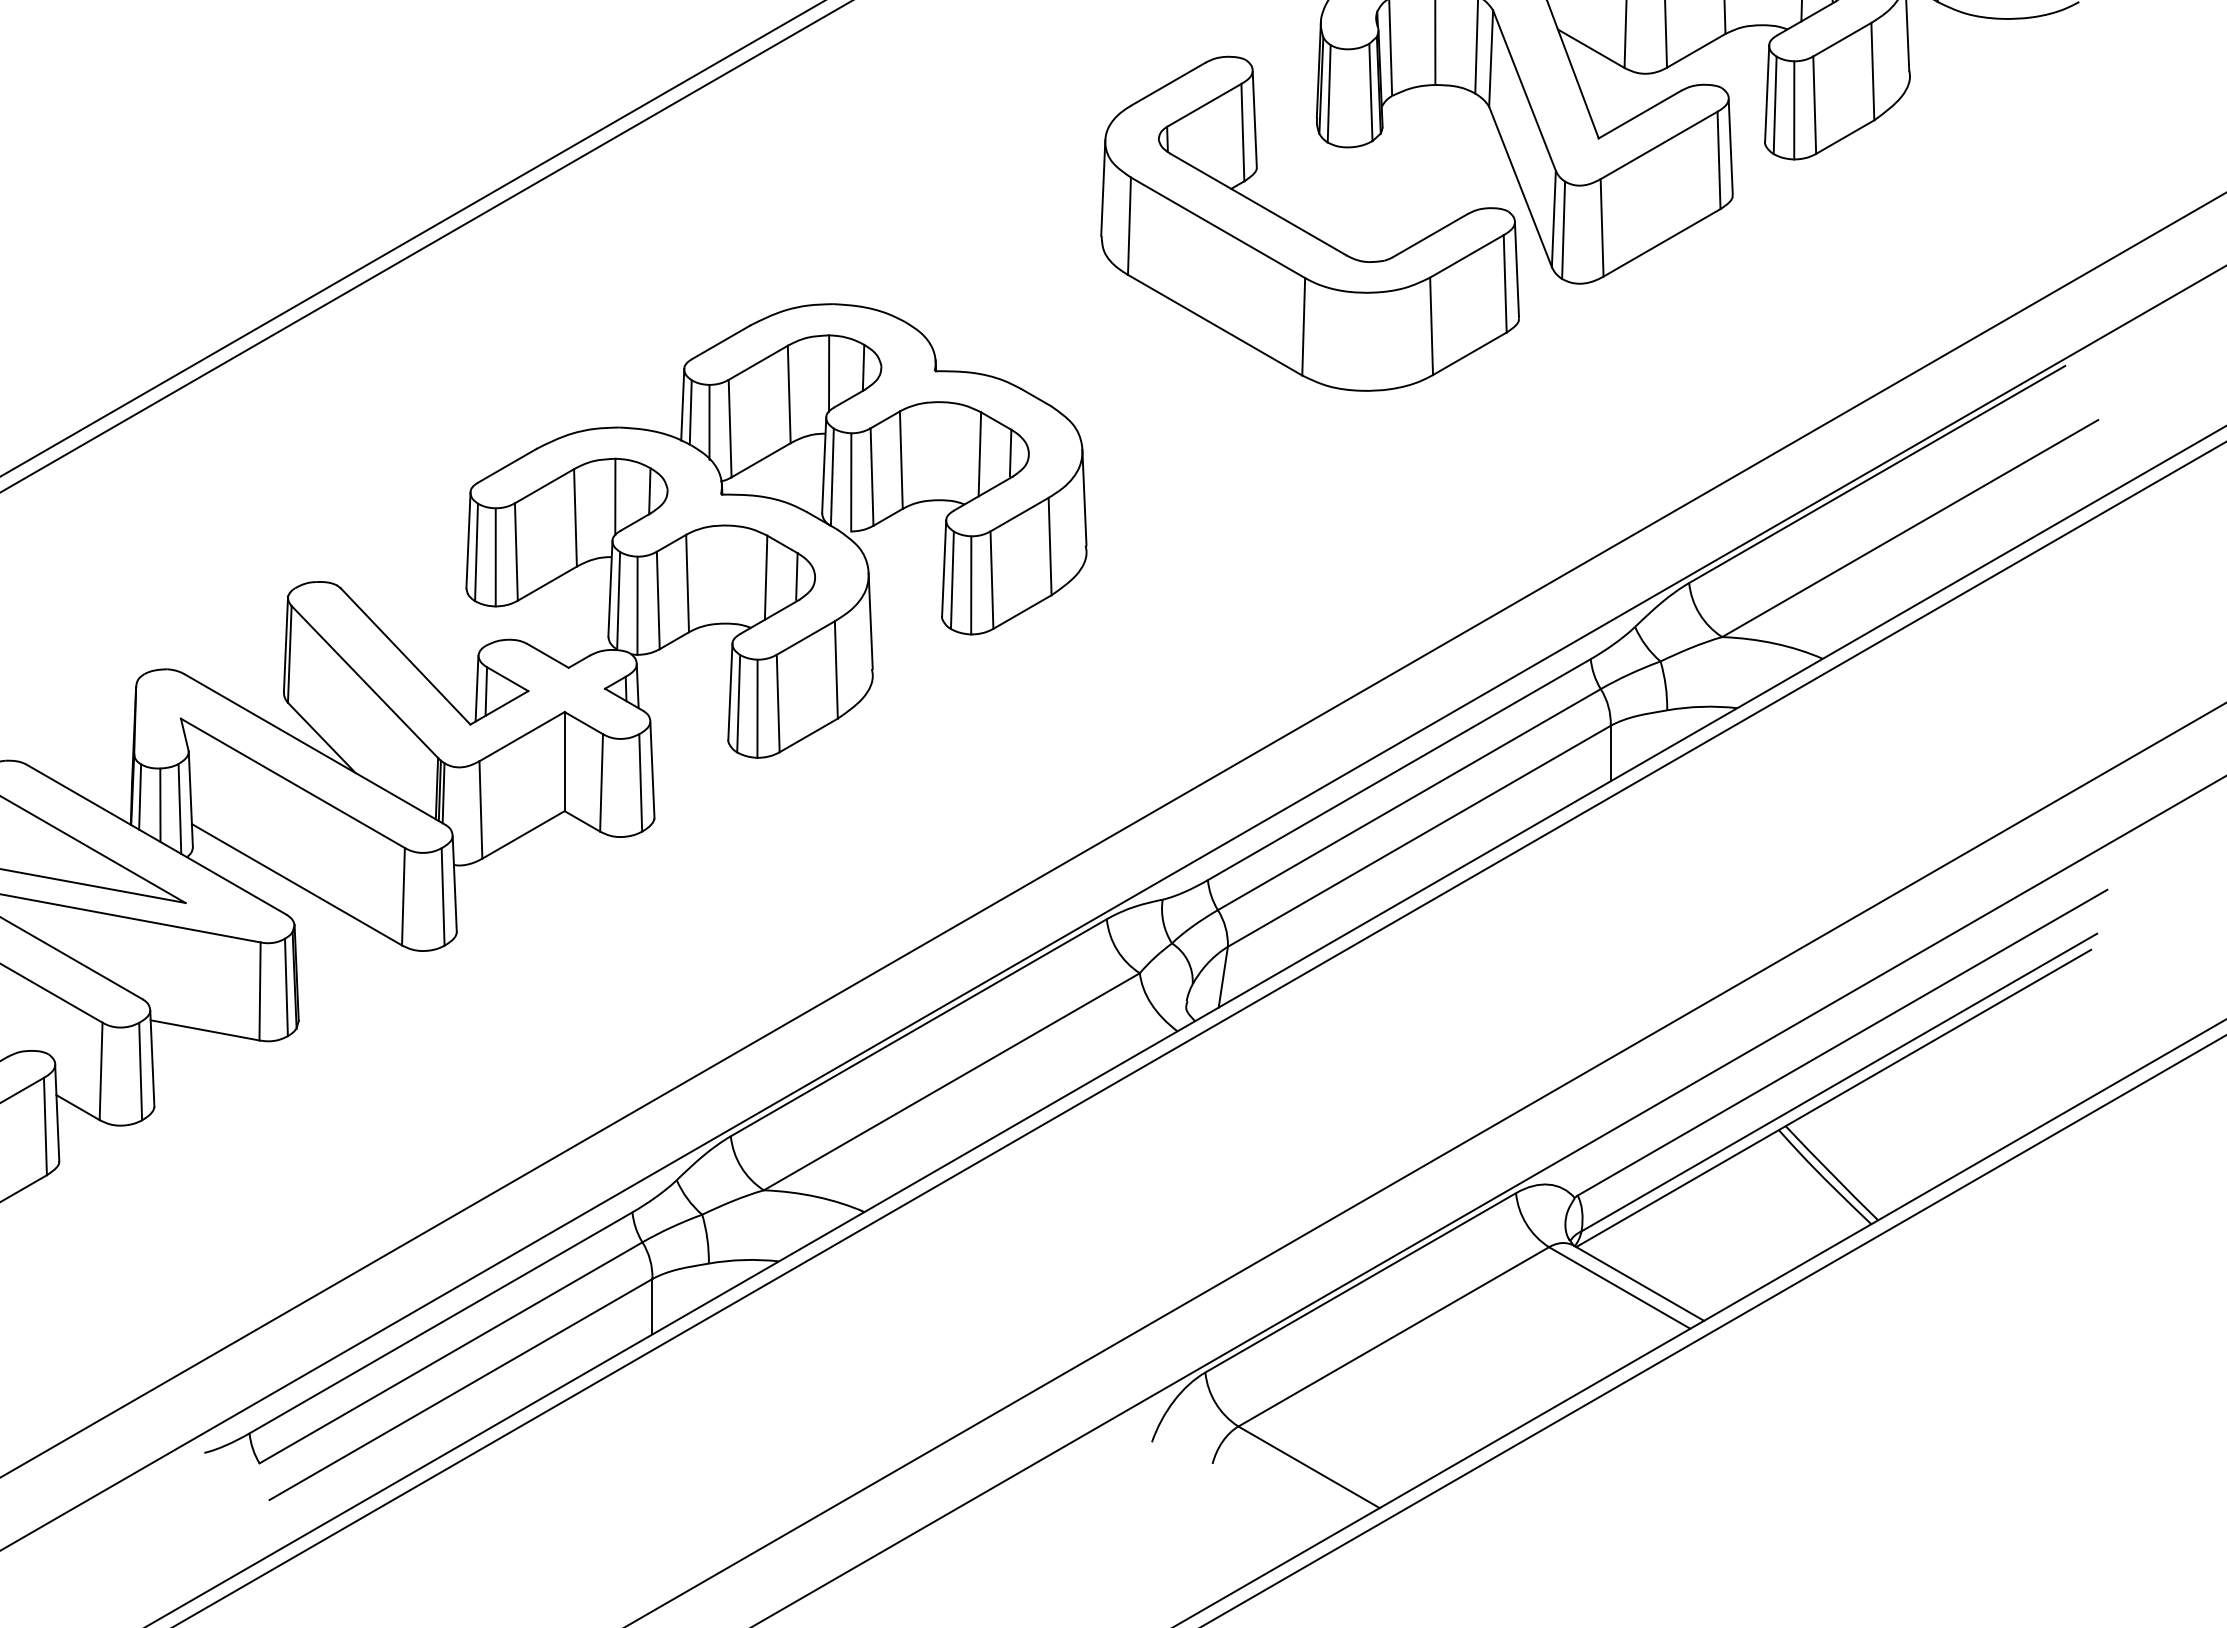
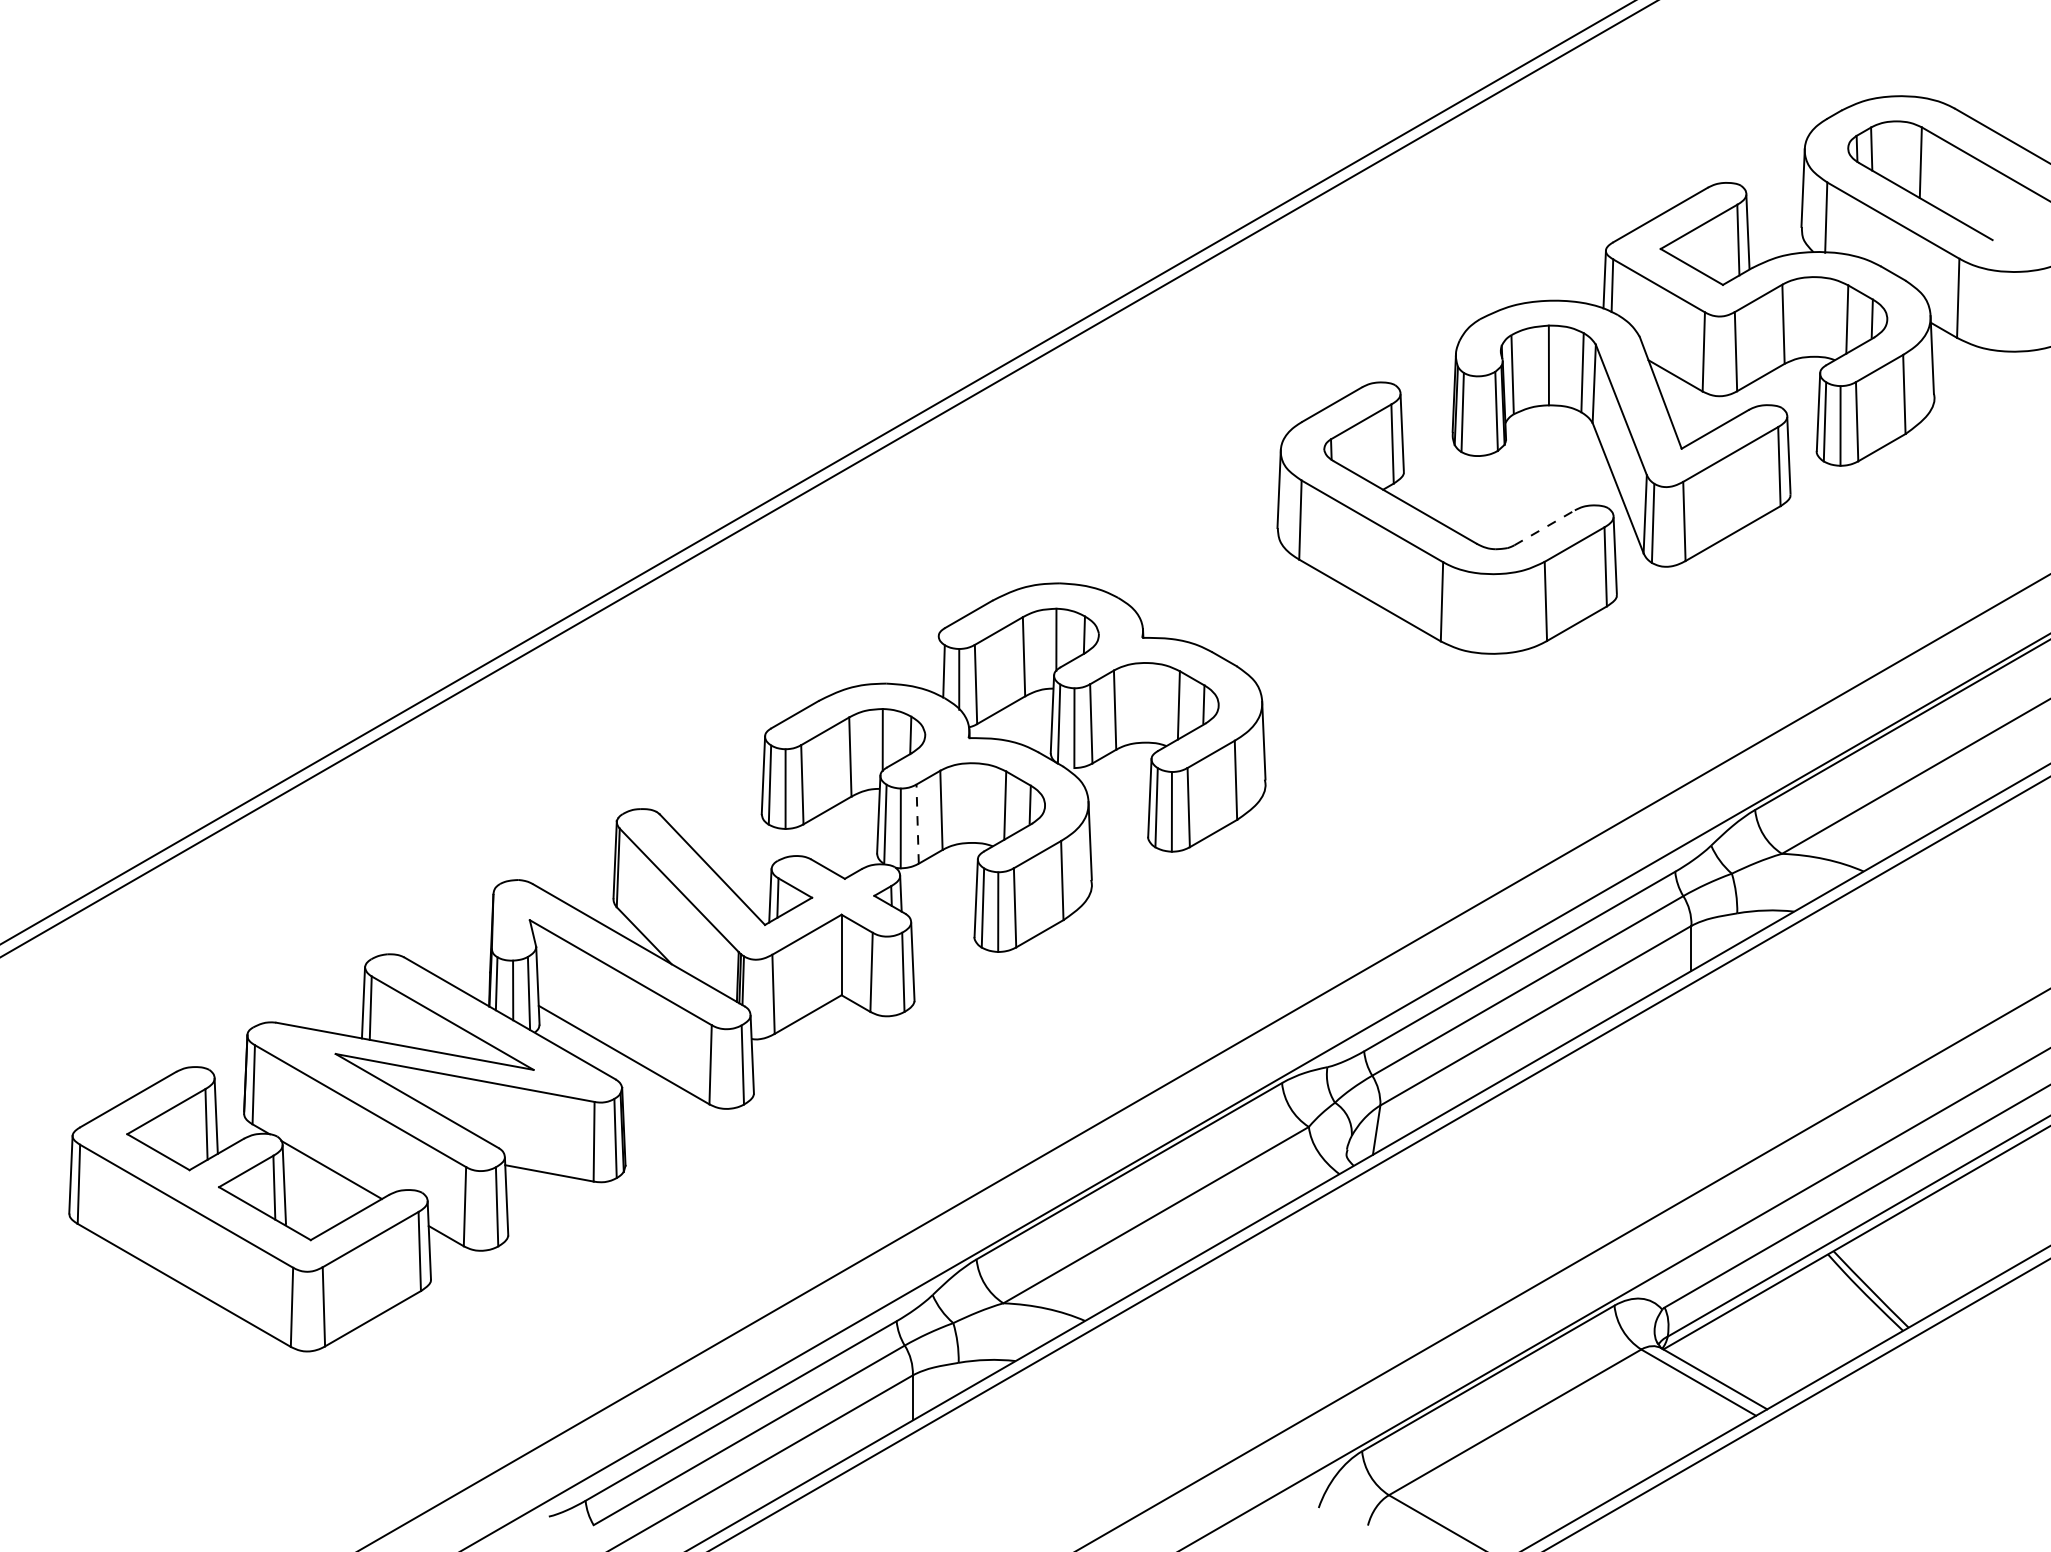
line: (1429, 235) -> (1544, 527), solid -> dashed
line: (682, 405) -> (937, 665), removed
line: (658, 600) -> (917, 824), solid -> dashed

